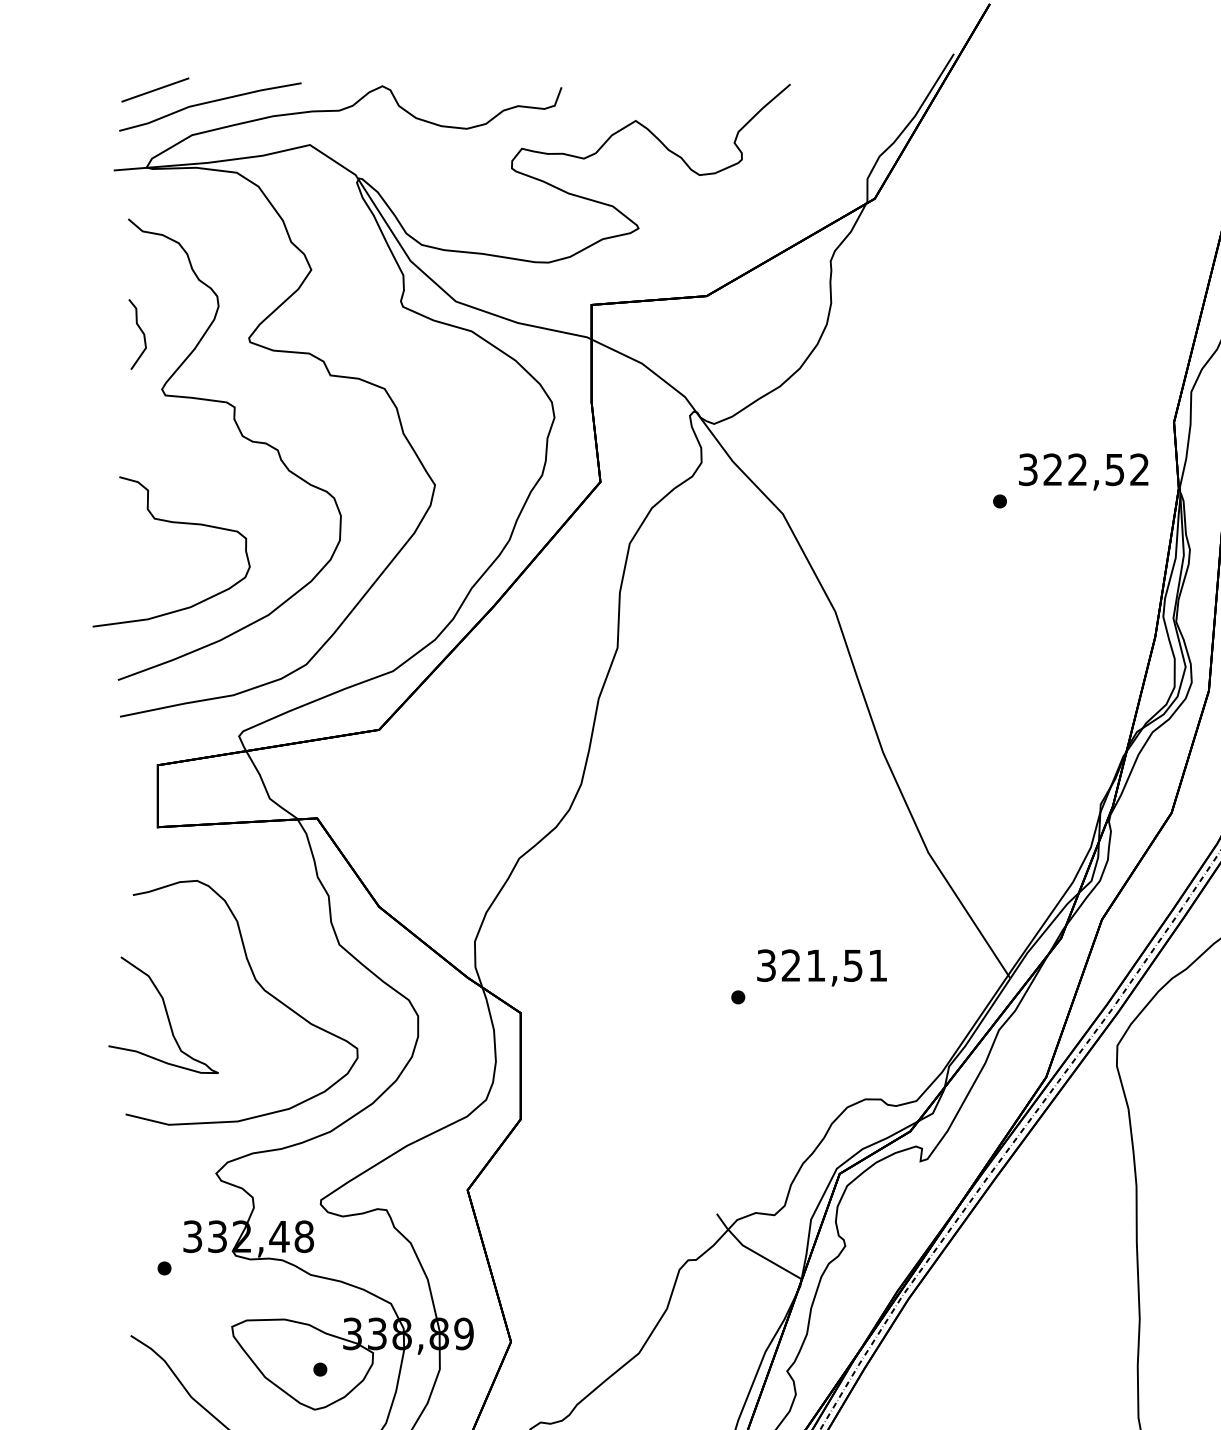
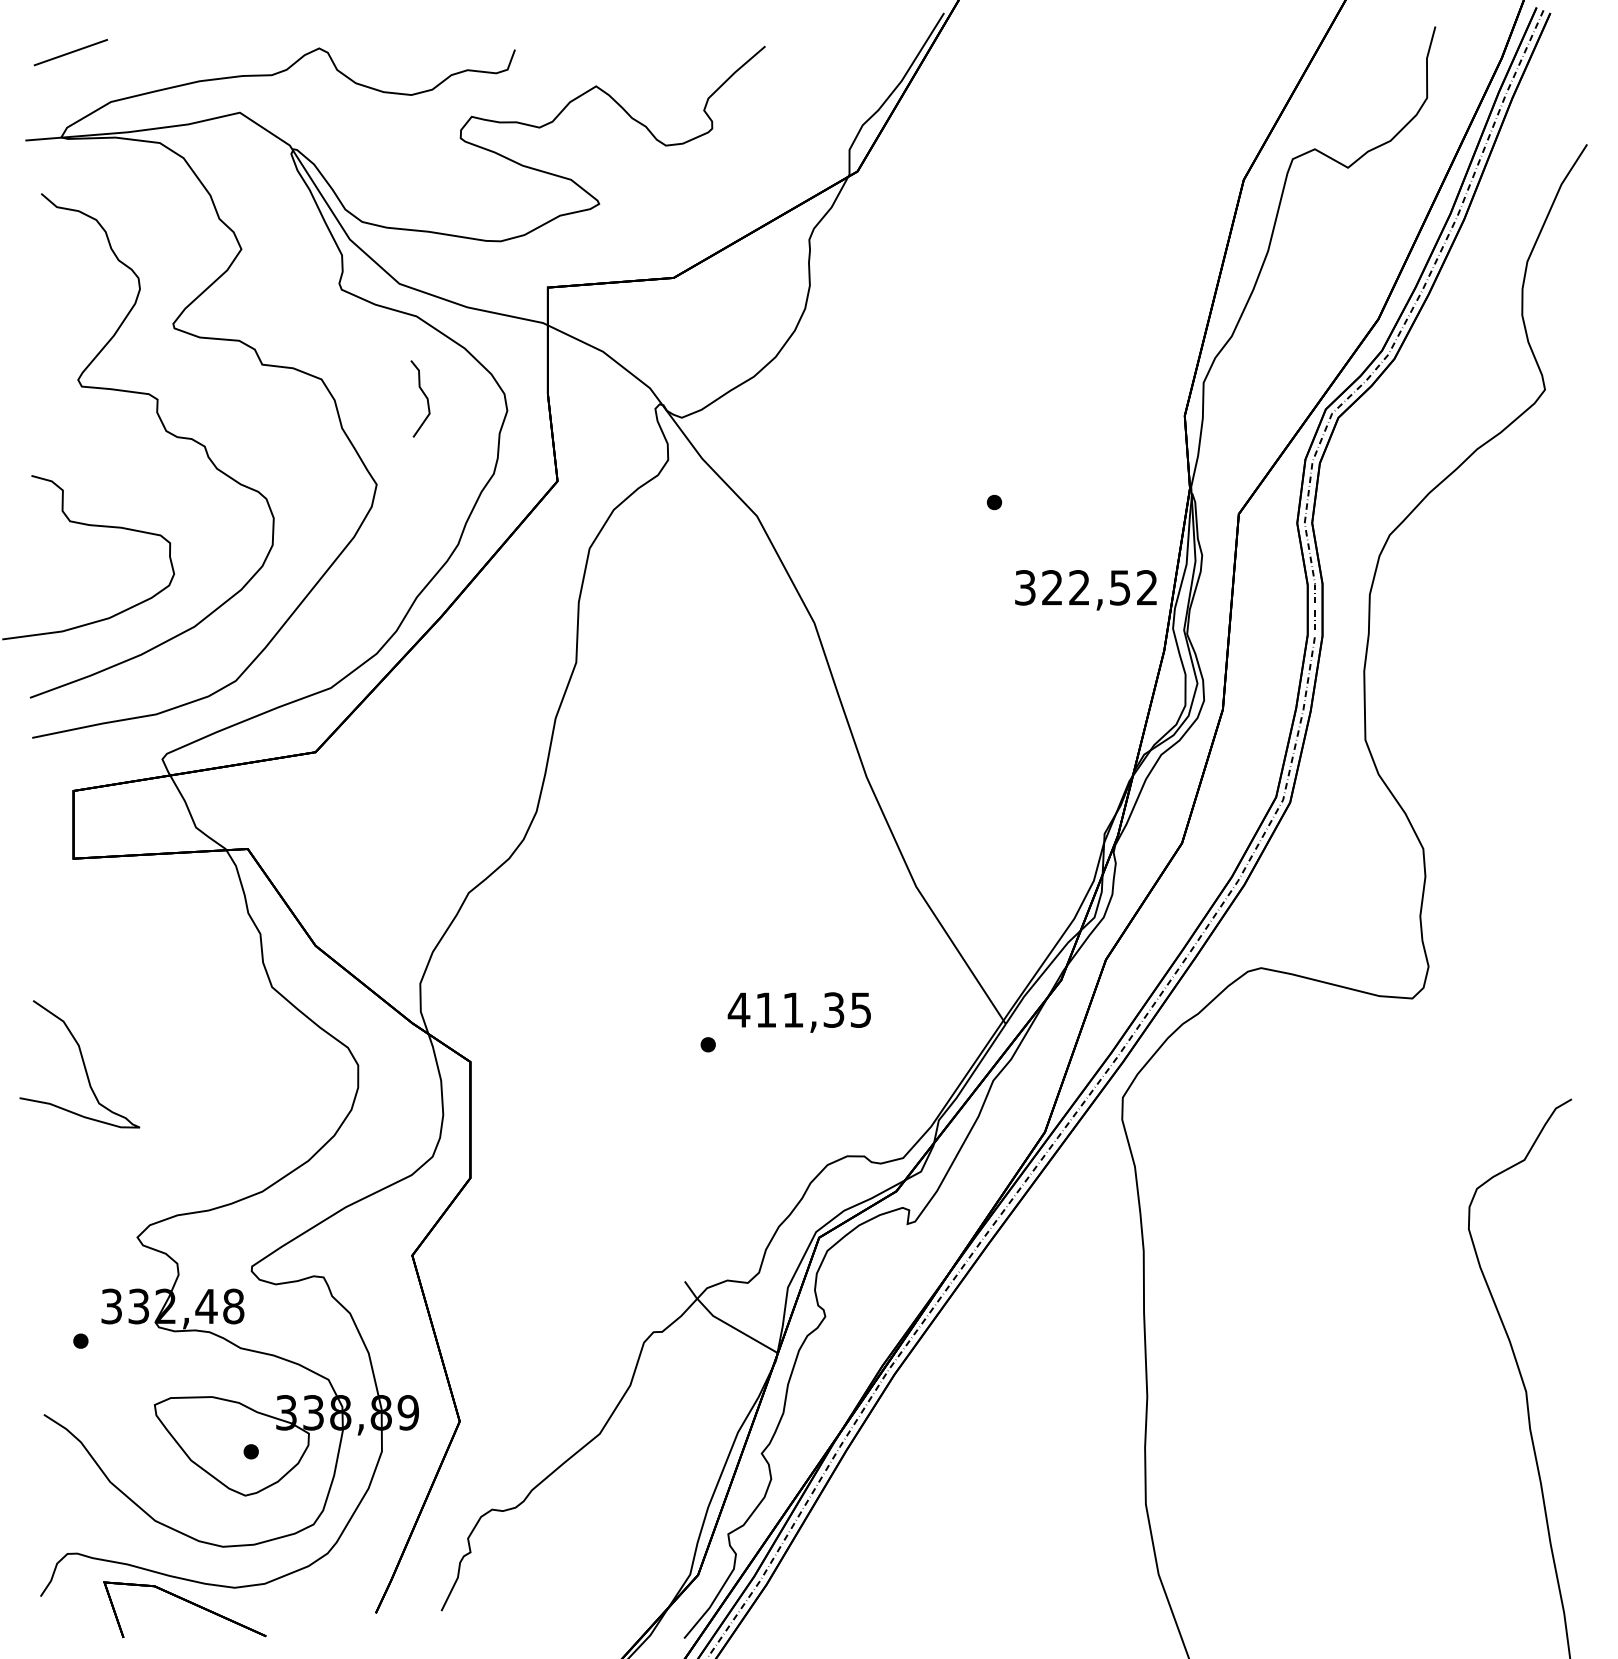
line: (208, 103) -> (128, 67), removed
curve: (140, 330) -> (423, 394), moved
text: (1083, 472) -> (1085, 590), moved
text: (820, 965) -> (798, 1009), 321,51 -> 411,35
curve: (261, 987) -> (186, 1034), removed

